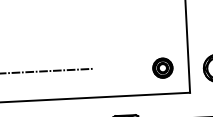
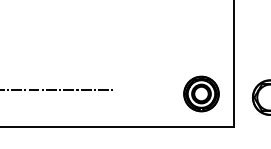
part: (162, 67) -> (201, 93), size x1.43

